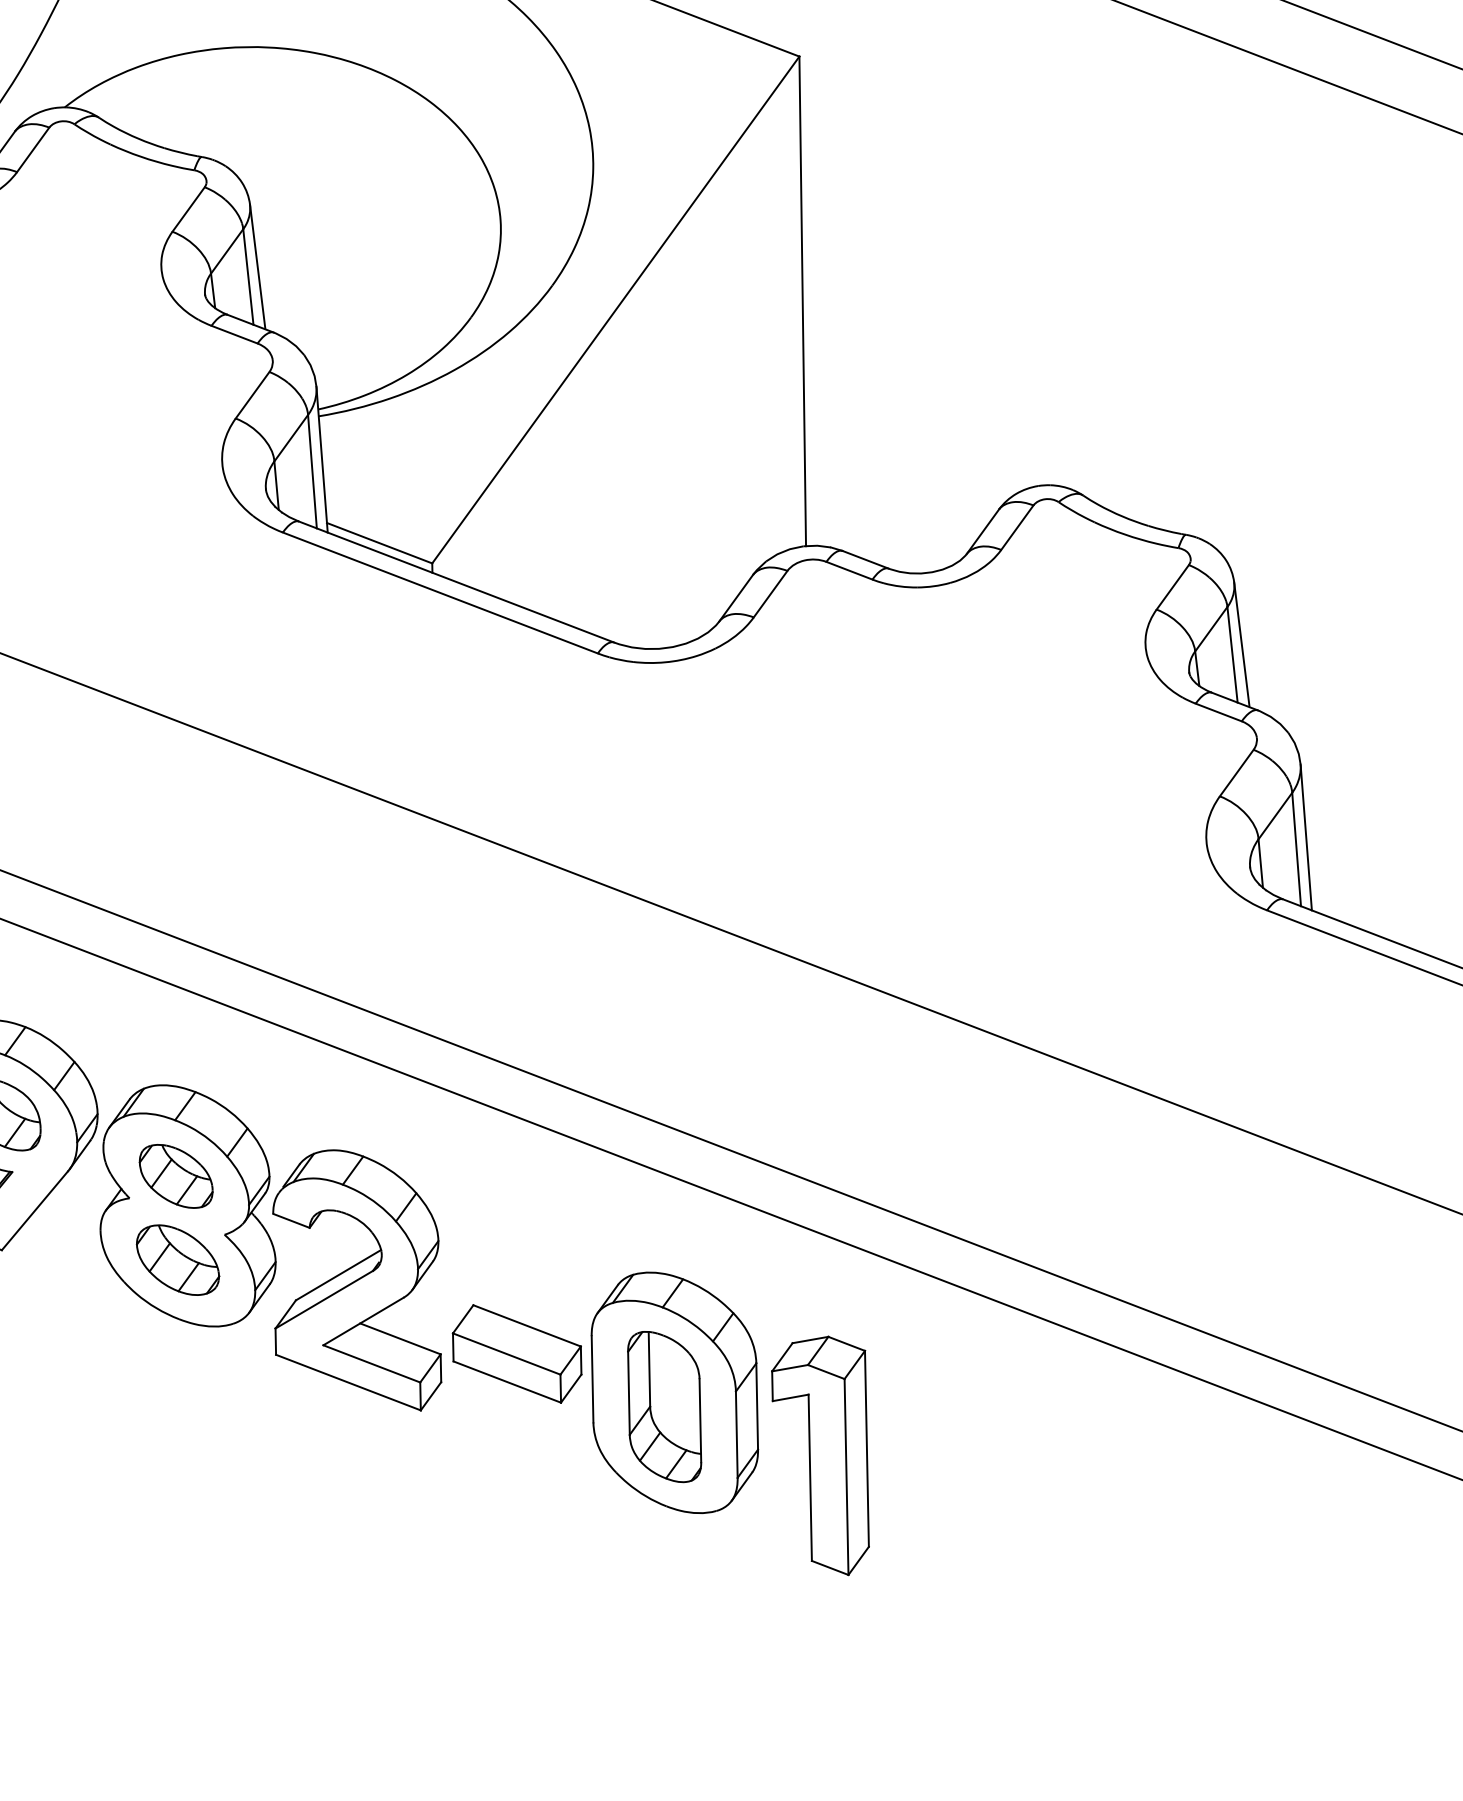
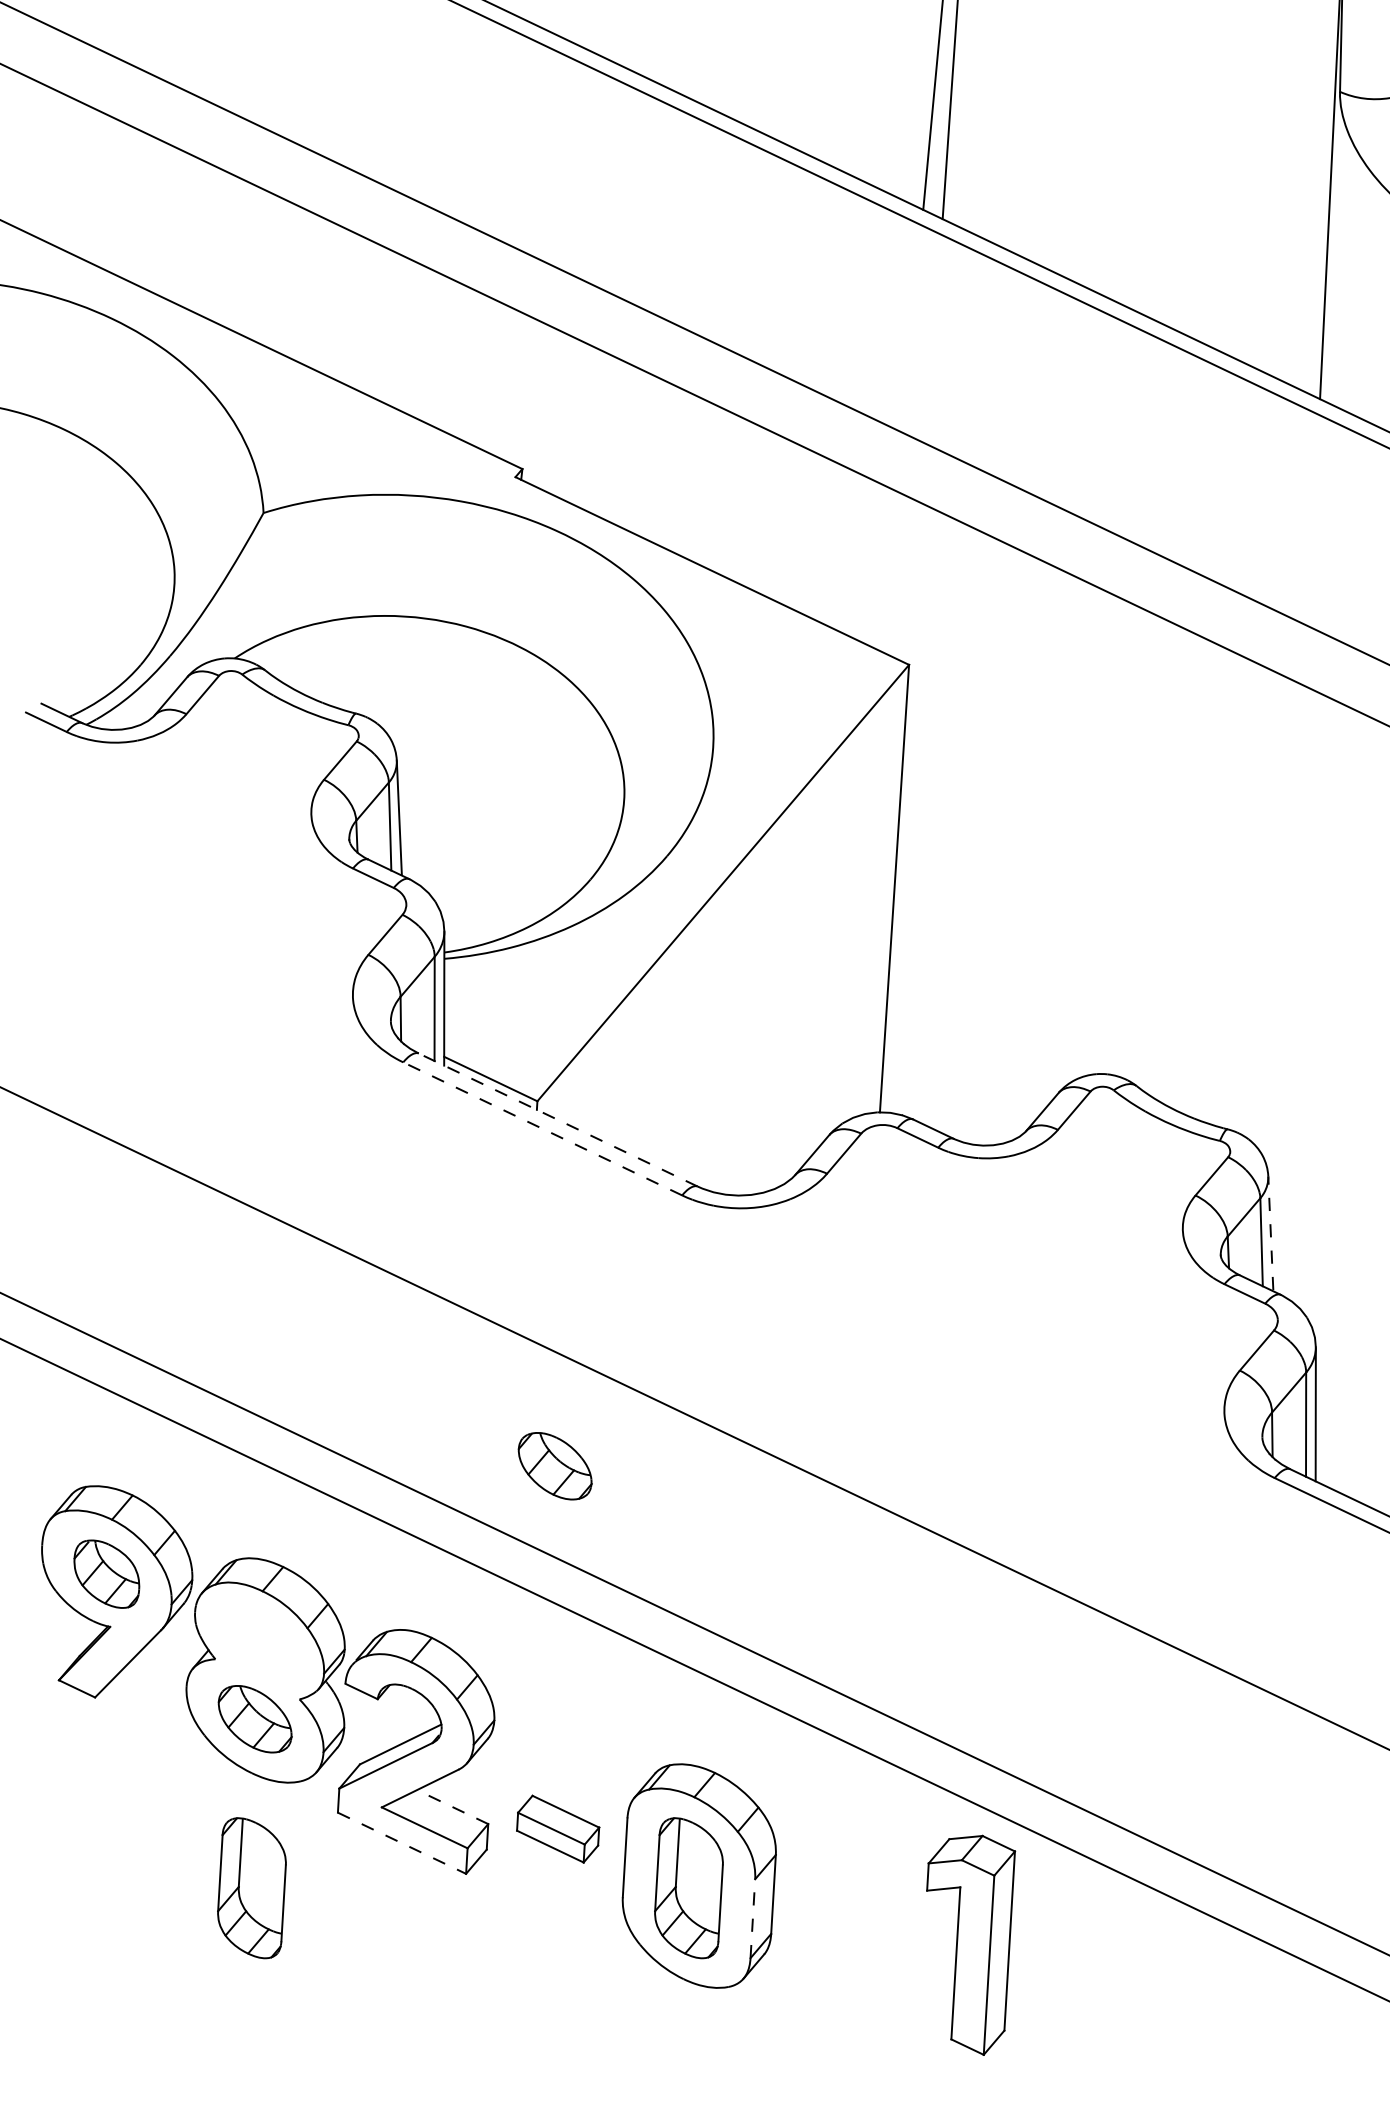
line: (456, 582) -> (558, 1120), solid -> dashed
line: (440, 592) -> (542, 1128), solid -> dashed
line: (1241, 644) -> (1270, 1233), solid -> dashed
part: (482, 959) -> (554, 1466), added
part: (176, 1176) -> (259, 1642), removed
line: (400, 1338) -> (452, 1806), solid -> dashed
part: (516, 1353) -> (557, 1828), size x0.7
line: (348, 1382) -> (402, 1843), solid -> dashed
line: (736, 1434) -> (752, 1918), solid -> dashed
part: (188, 1444) -> (251, 1888), added
part: (825, 1455) -> (971, 1944), moved

